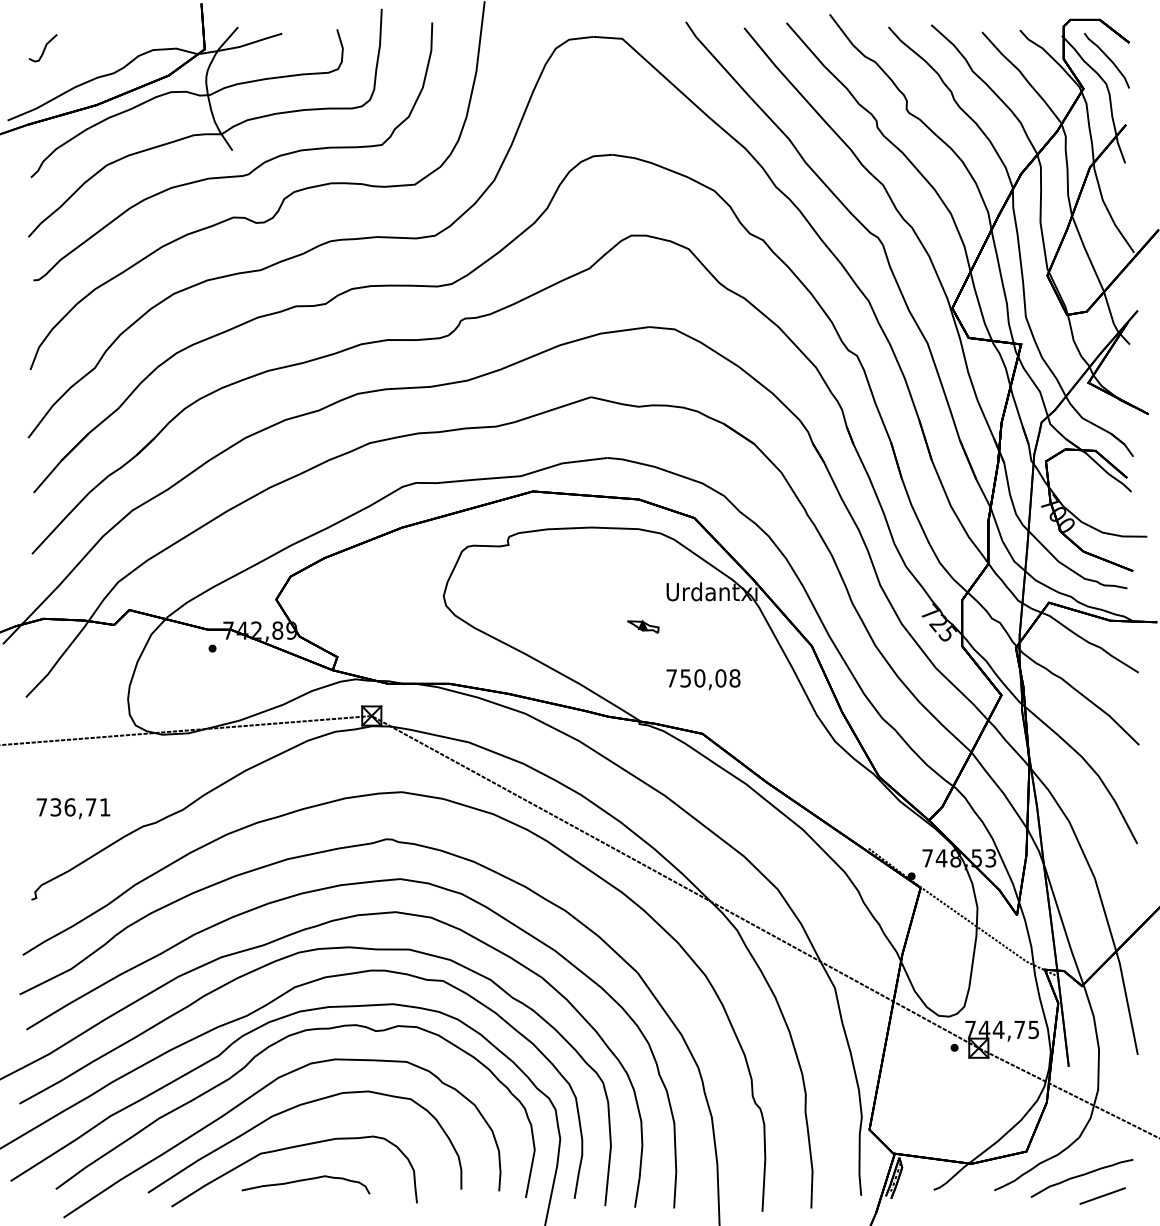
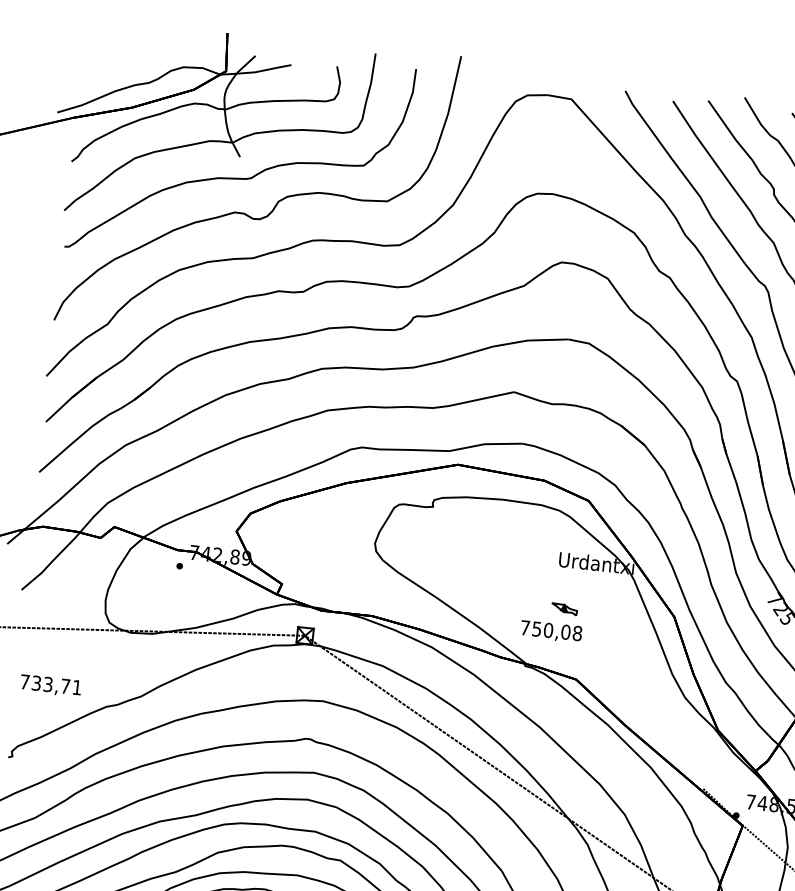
curve: (43, 48) -> (93, 56), removed
part: (643, 626) -> (564, 608), moved
text: (703, 679) -> (551, 631), moved
text: (69, 807) -> (47, 684), 736,71 -> 733,71

